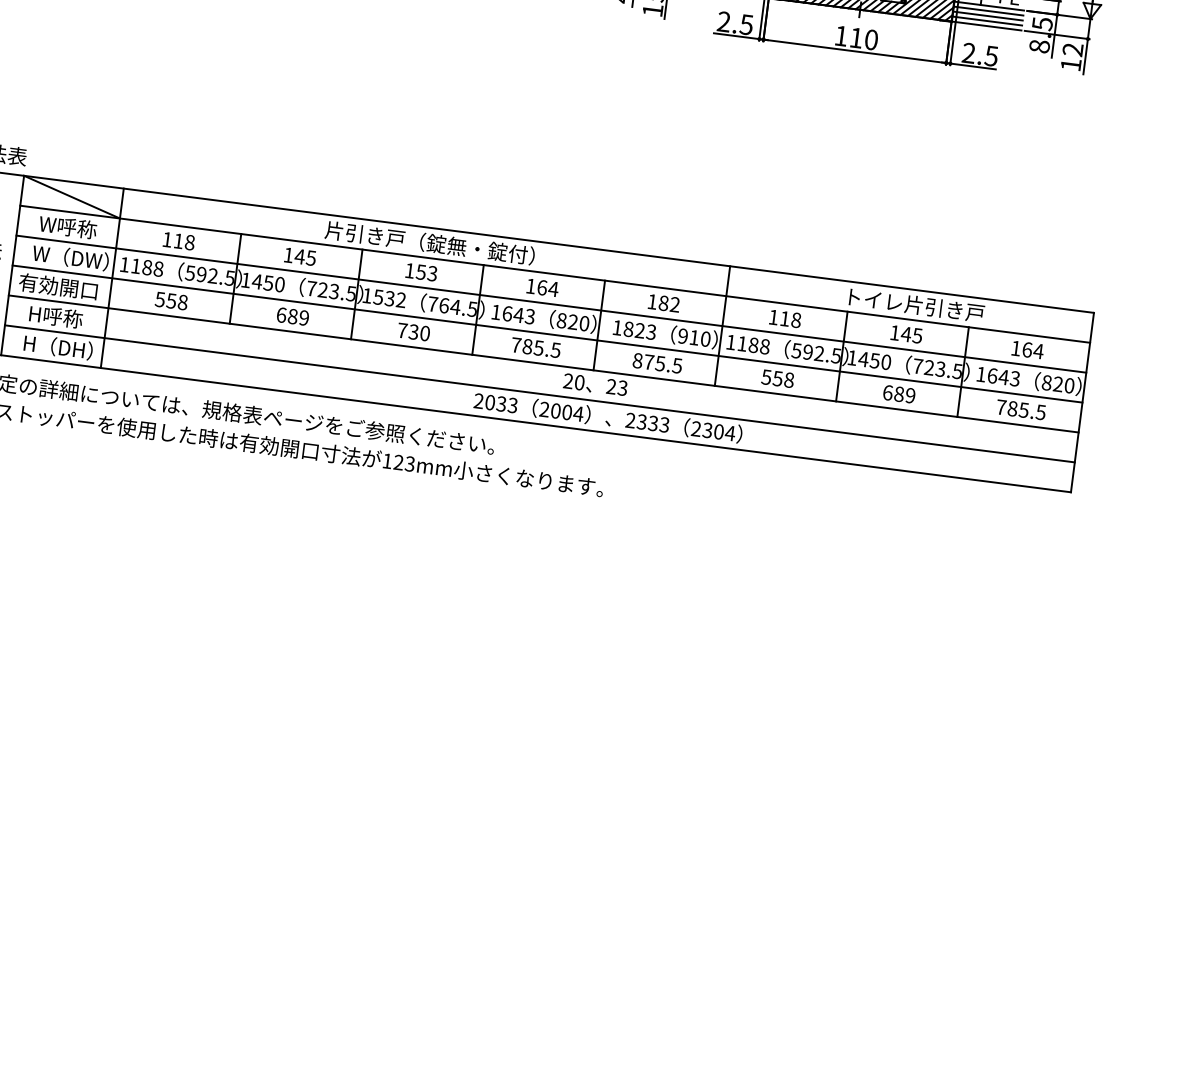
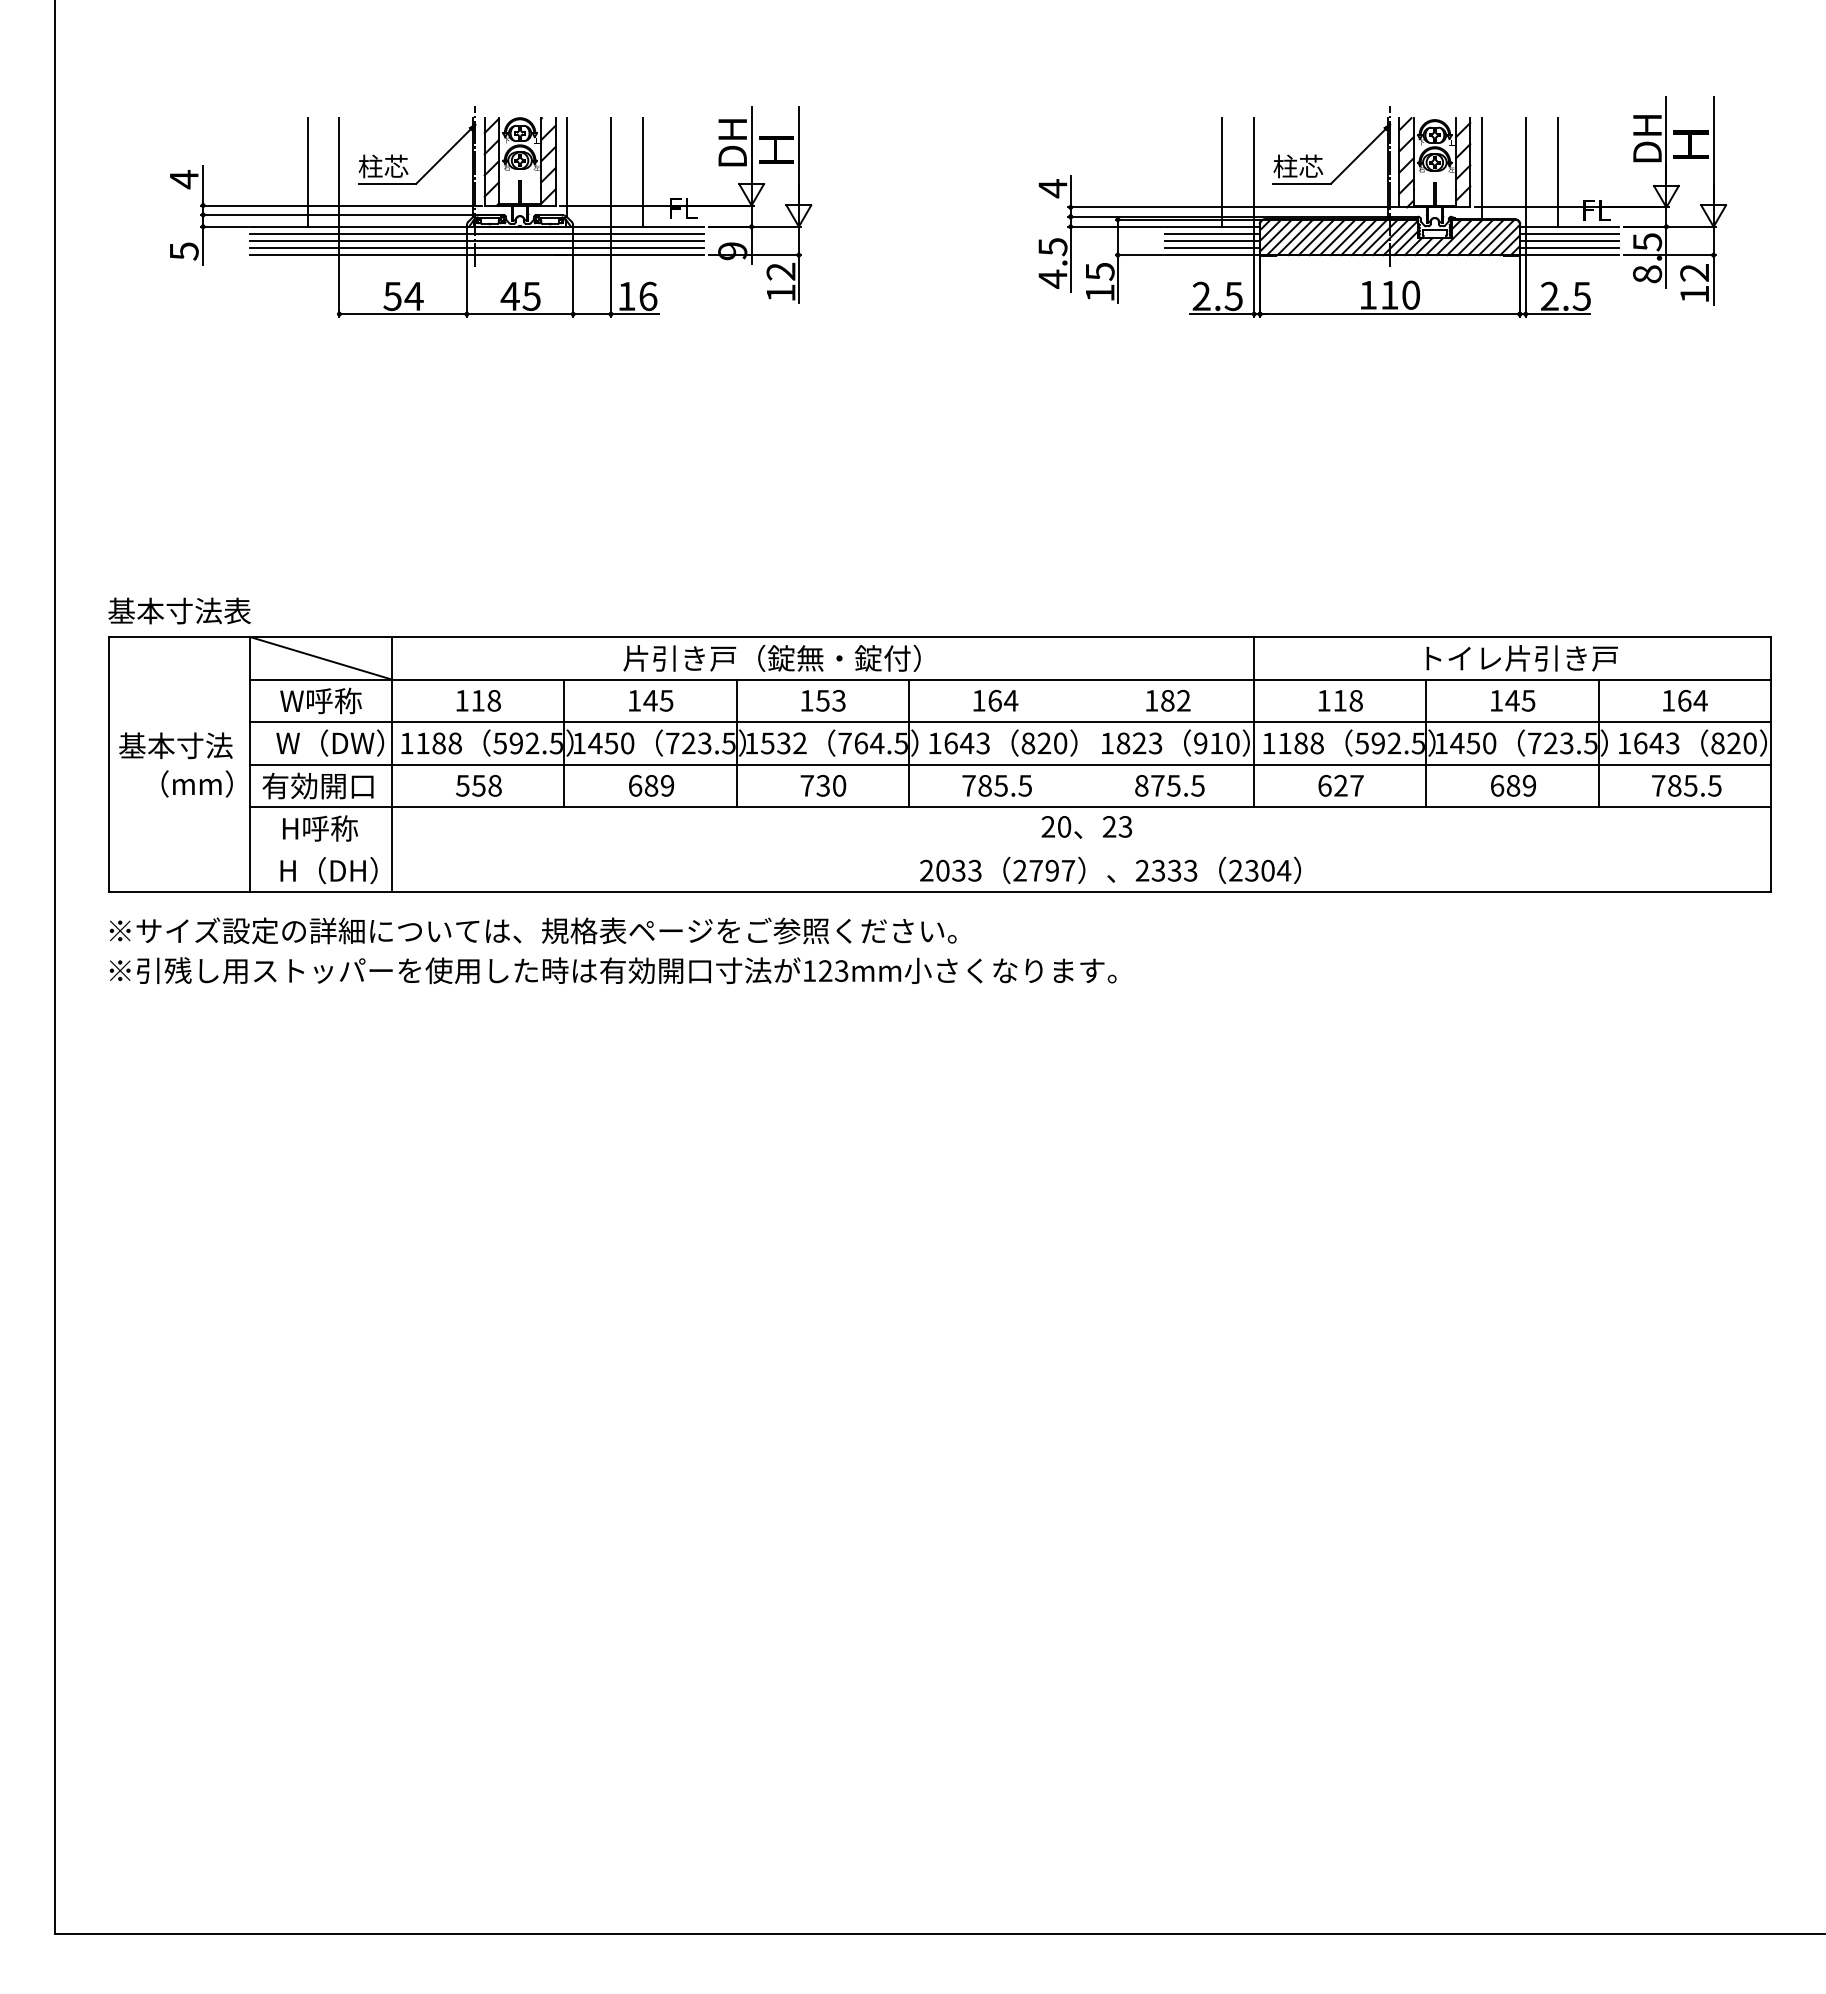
text: (429, 243) -> (771, 658), moved
line: (599, 325) -> (1081, 743), removed
text: (777, 378) -> (1340, 785), 558 -> 627
line: (539, 393) -> (1010, 849), removed
text: (567, 412) -> (1052, 870), 2004 -> 2797

